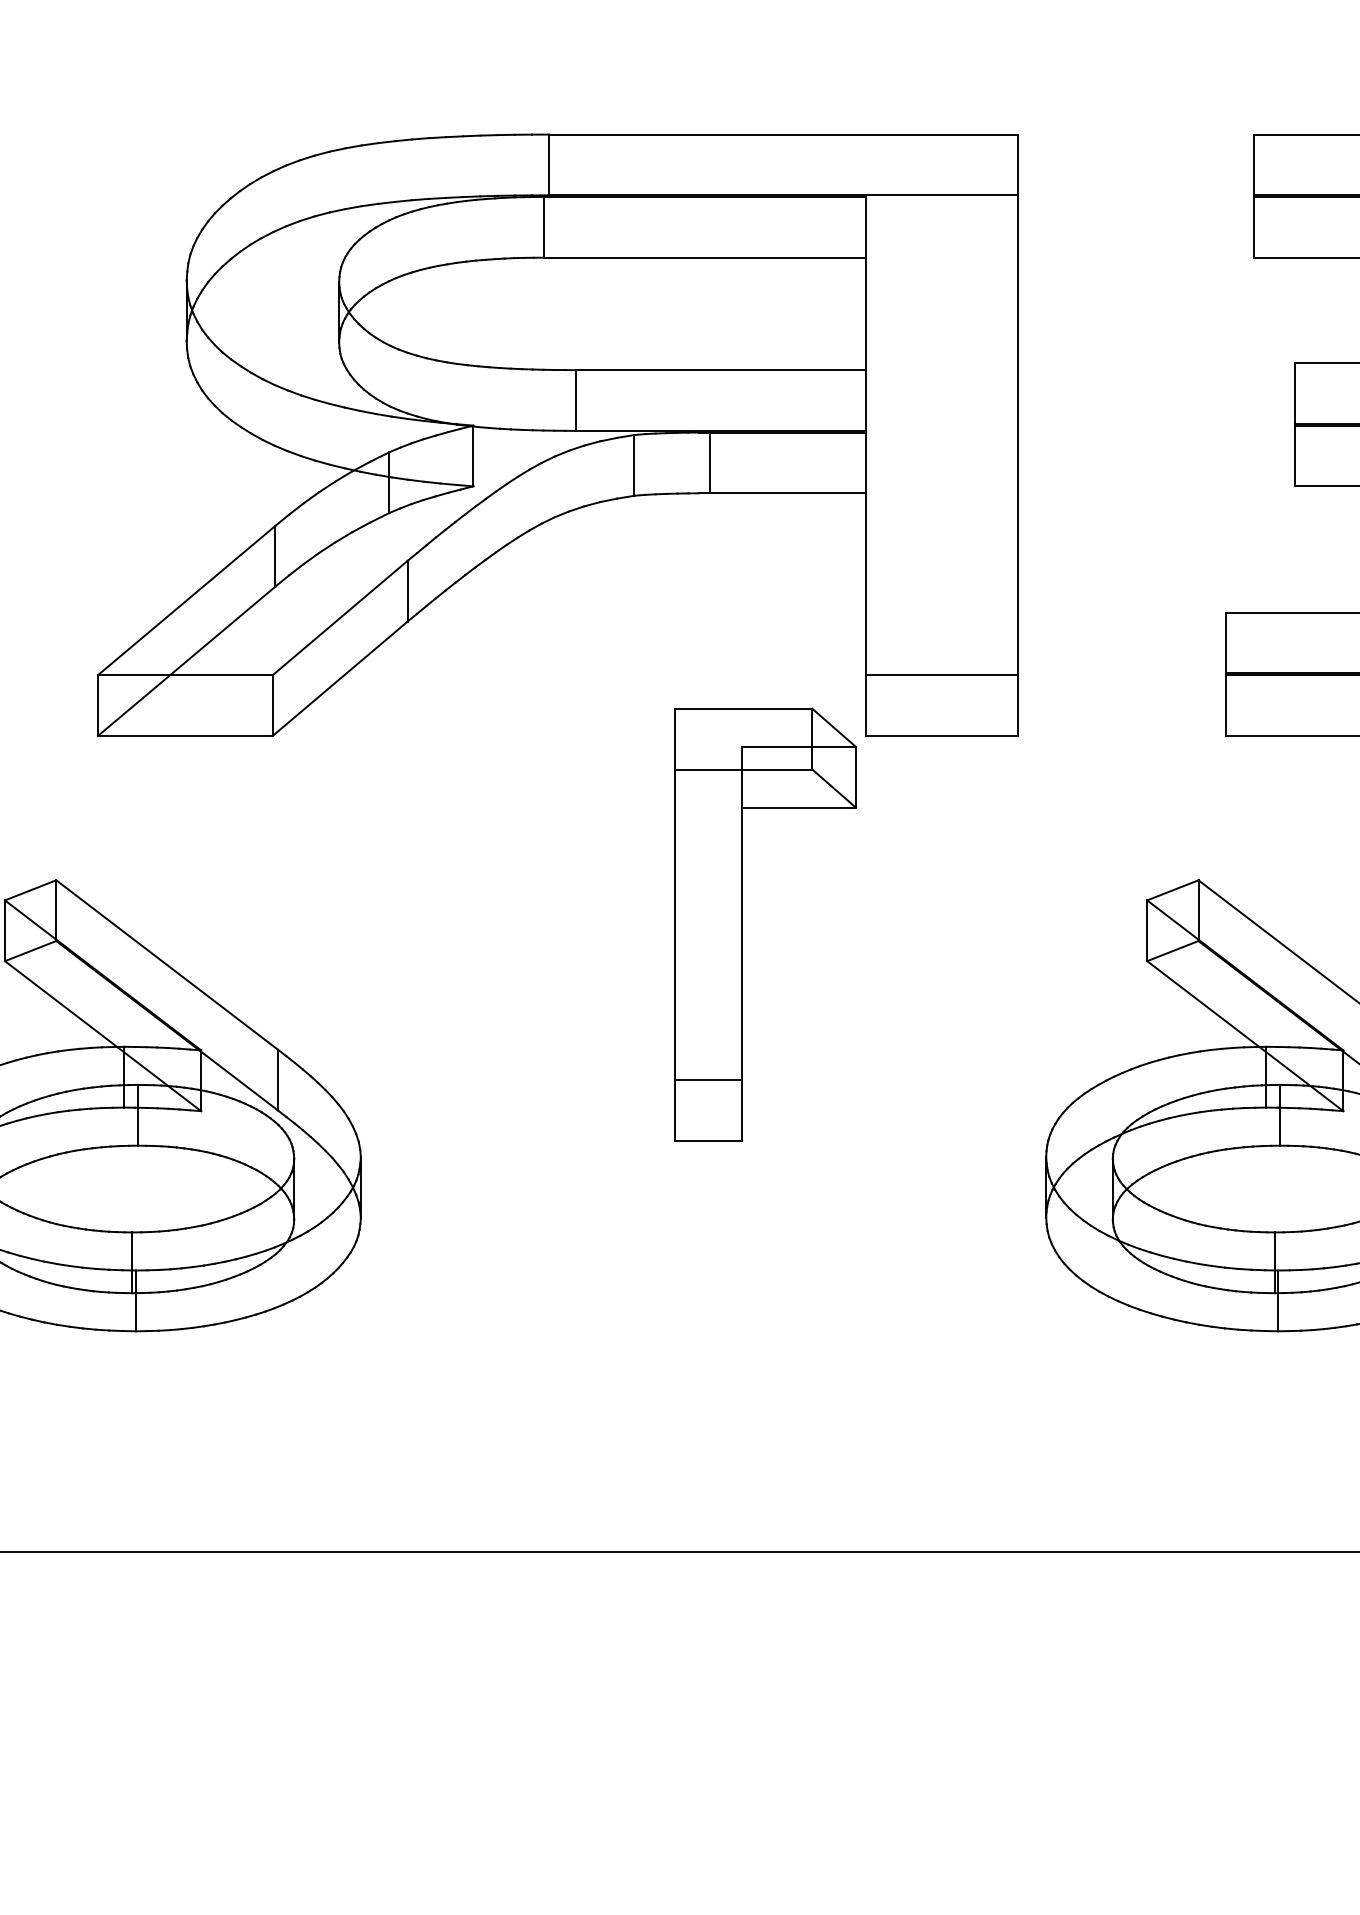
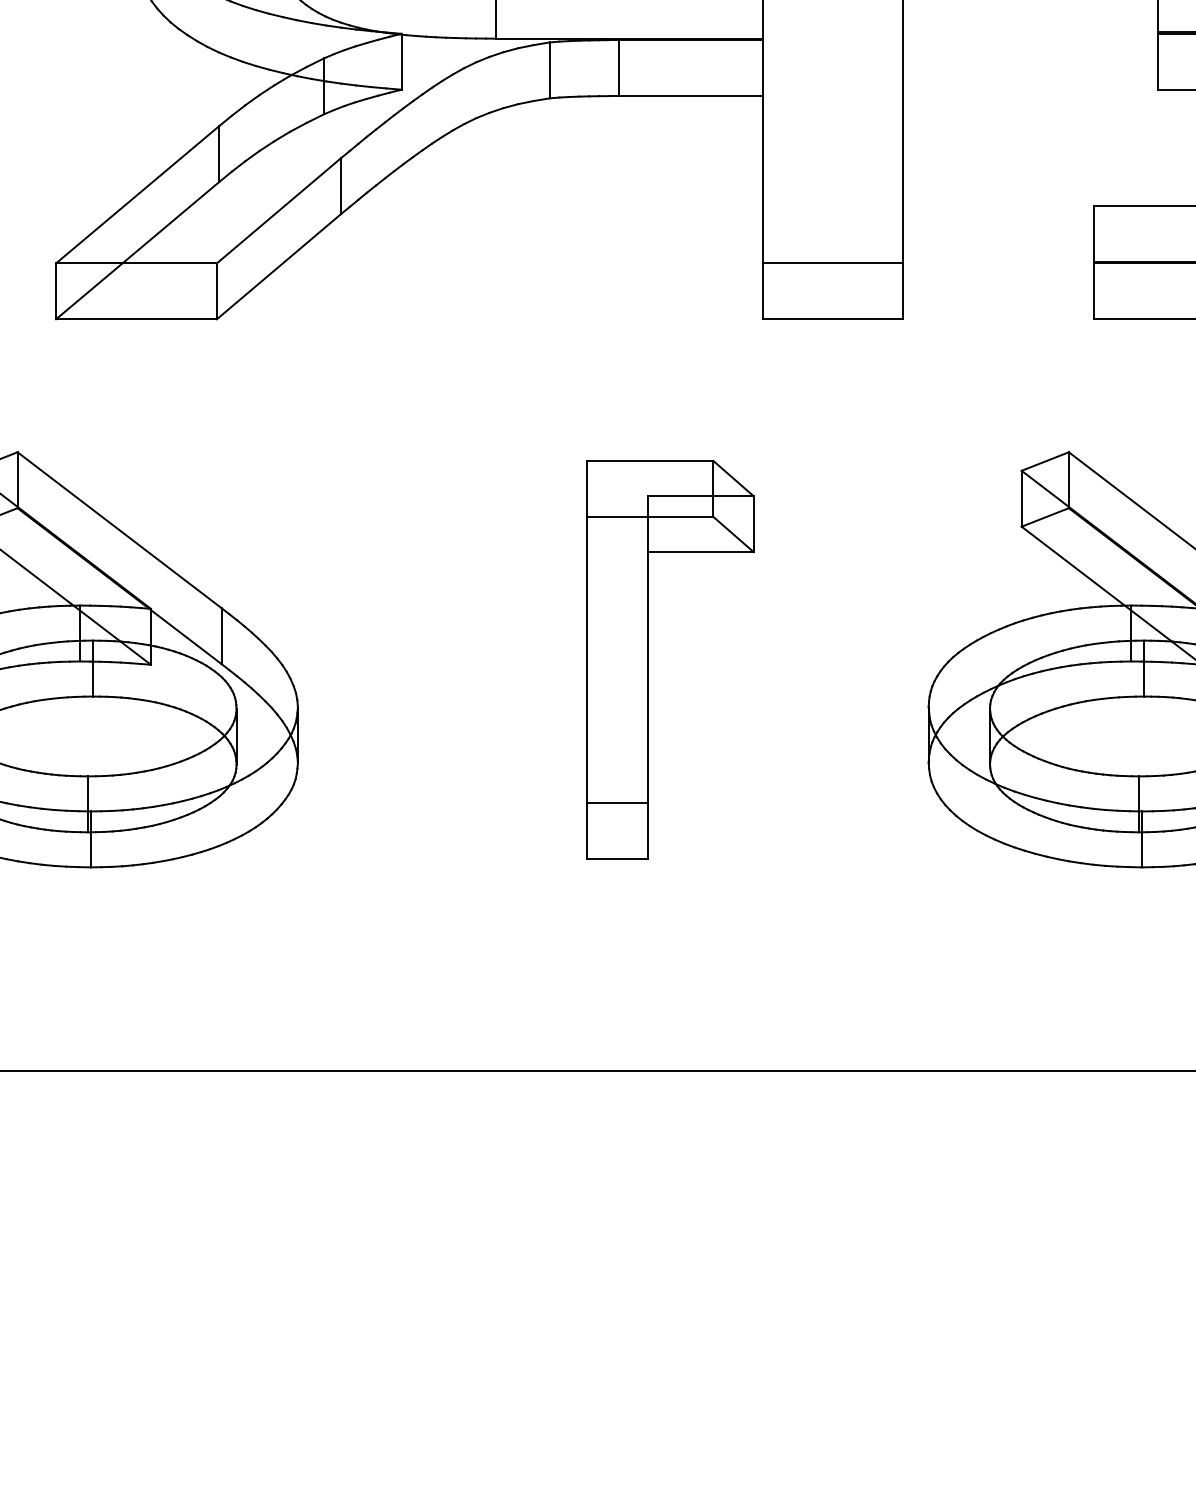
part: (742, 924) -> (649, 659), moved

